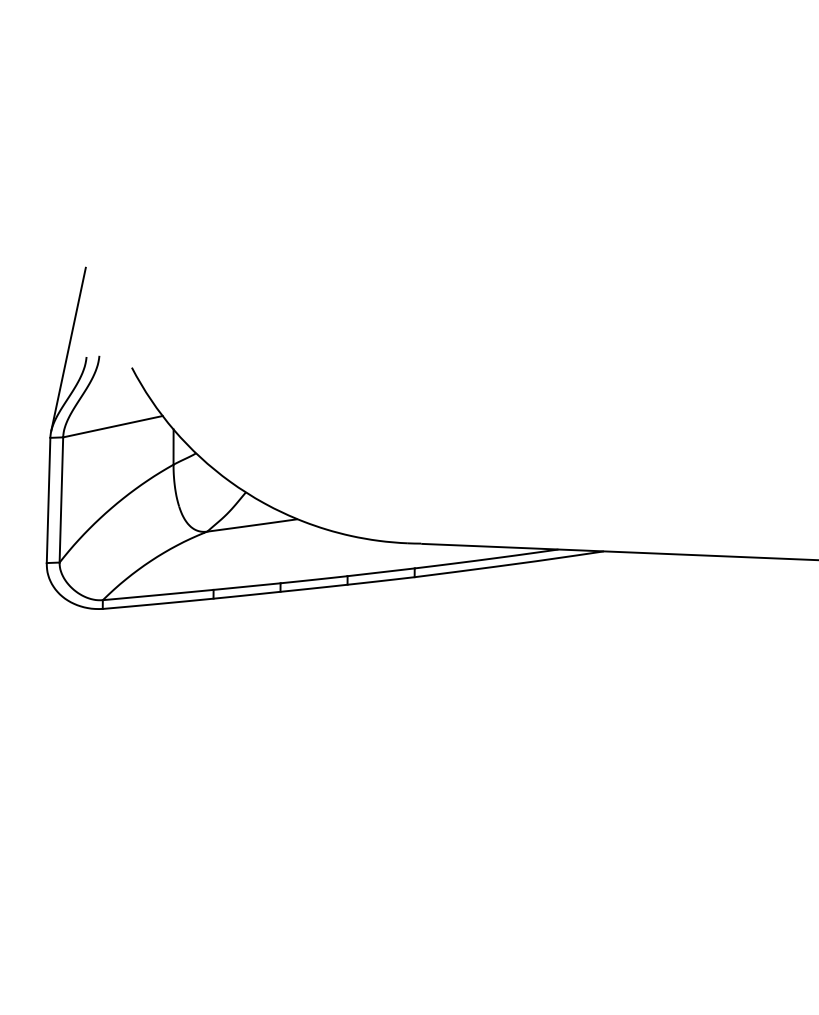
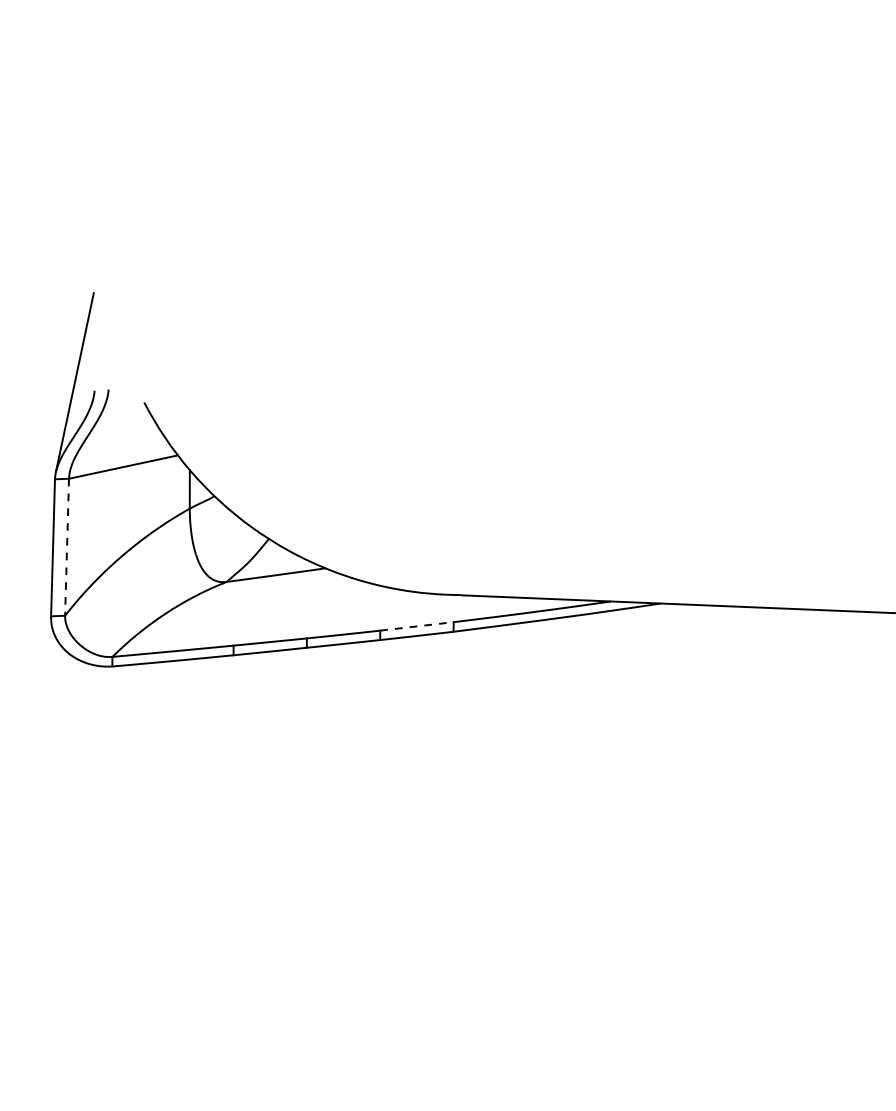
line: (61, 499) -> (67, 546), solid -> dashed
line: (381, 572) -> (417, 626), solid -> dashed

